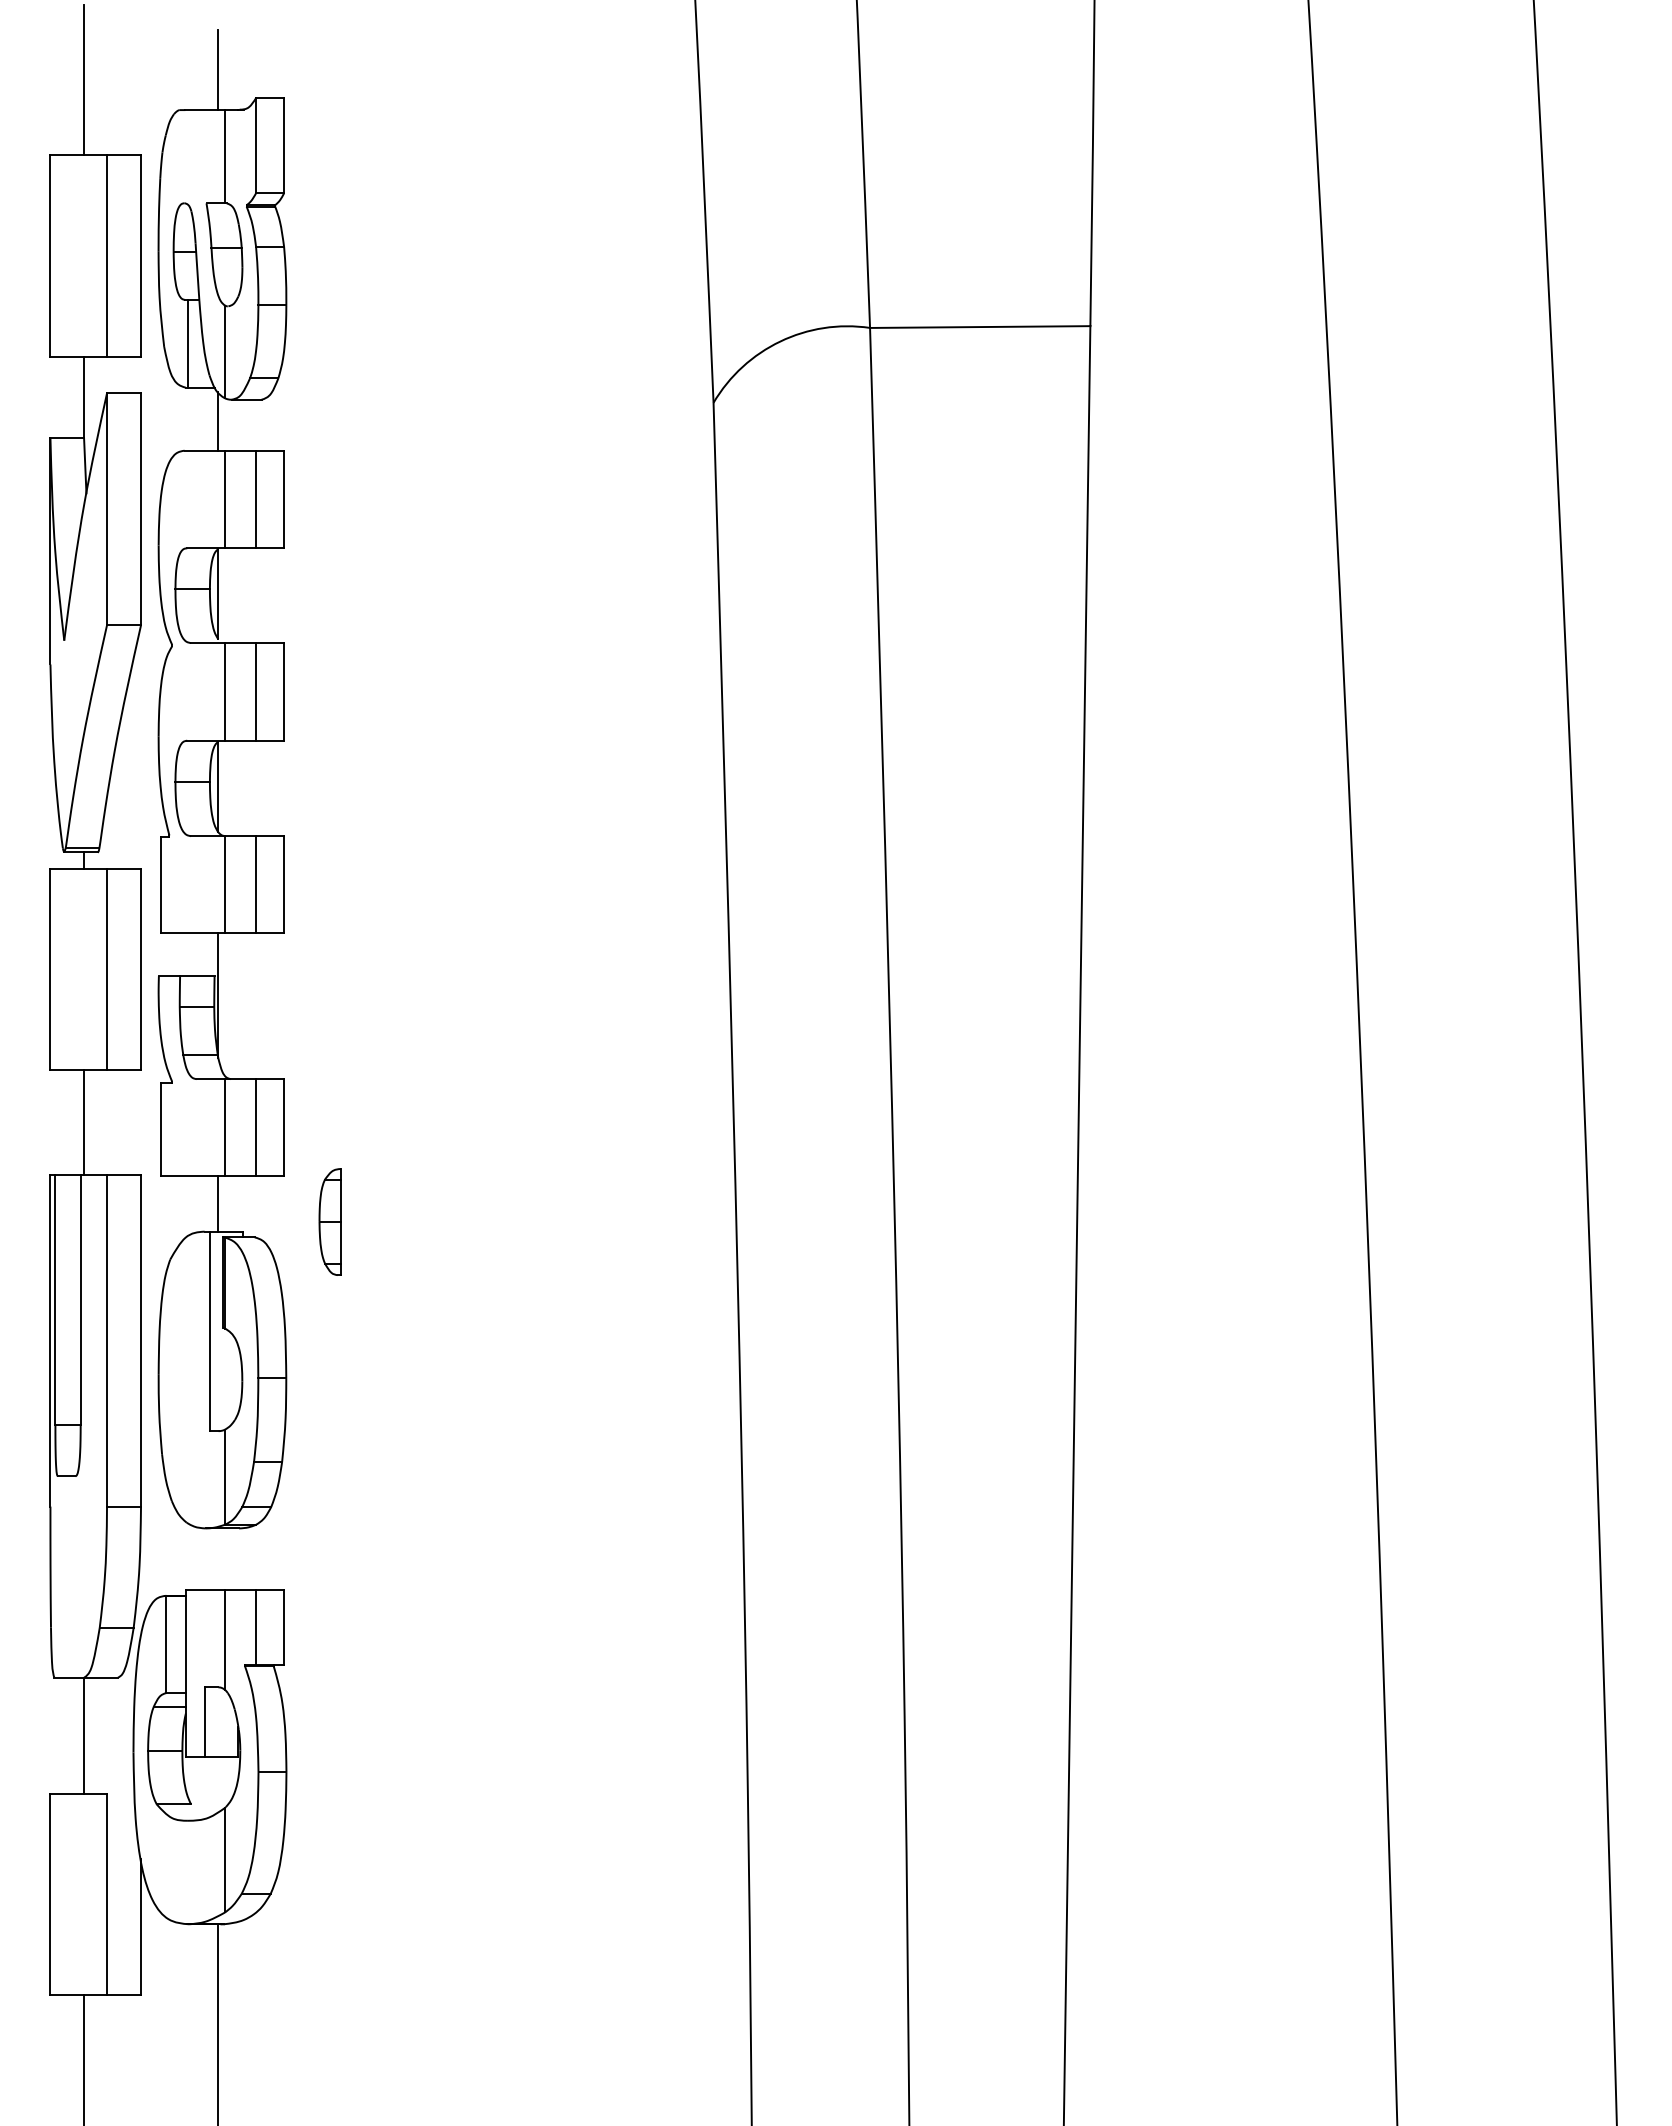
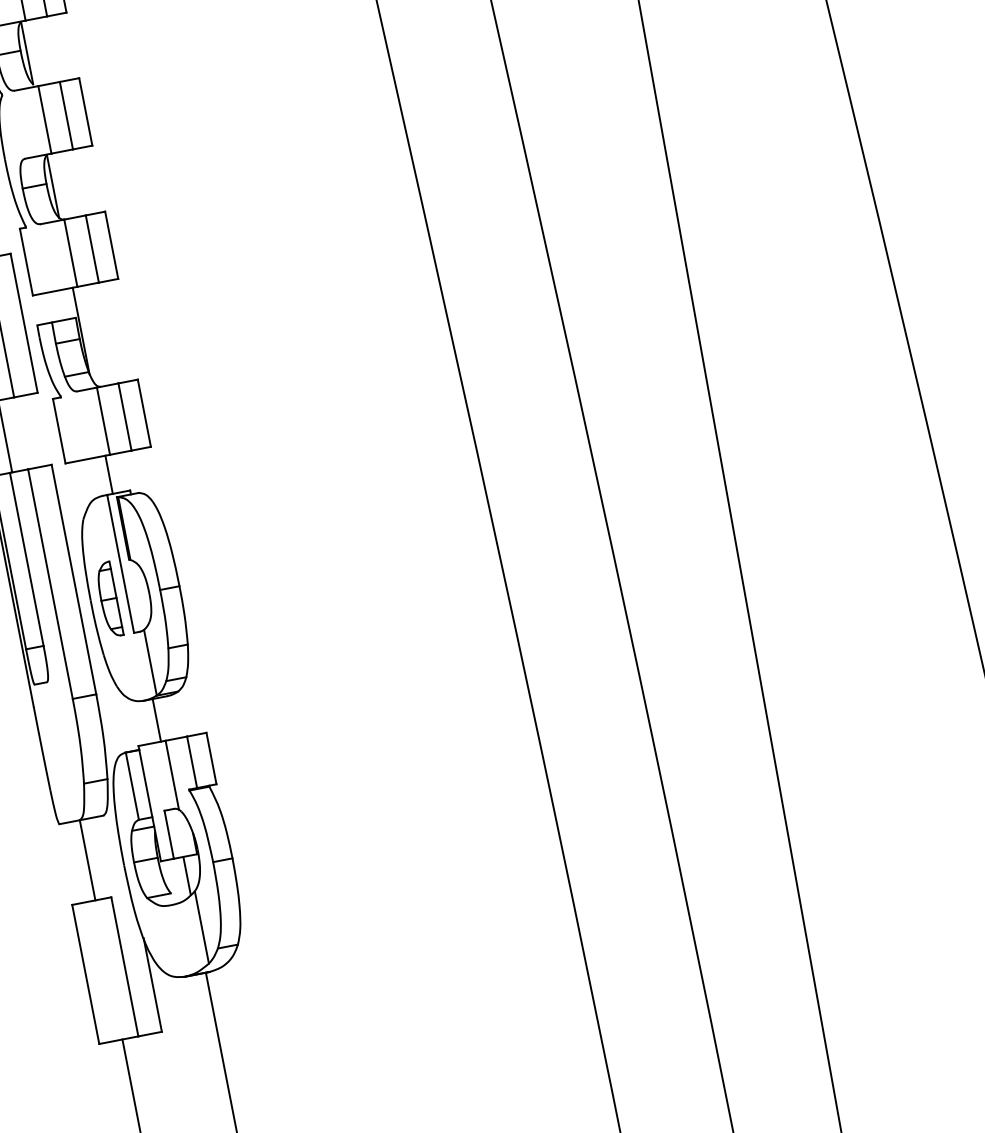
part: (329, 1221) -> (108, 599), moved
line: (218, 1559) -> (156, 720), added
line: (218, 1783) -> (187, 875), added

